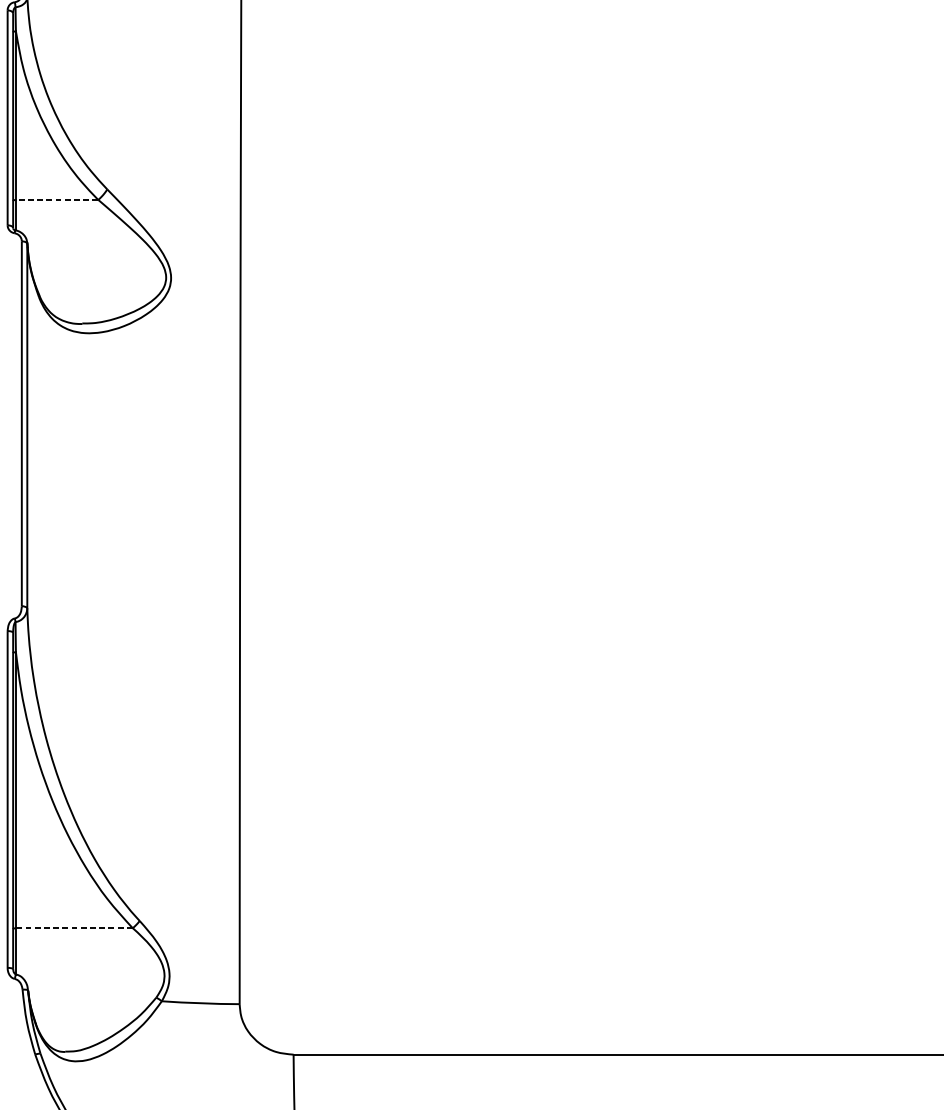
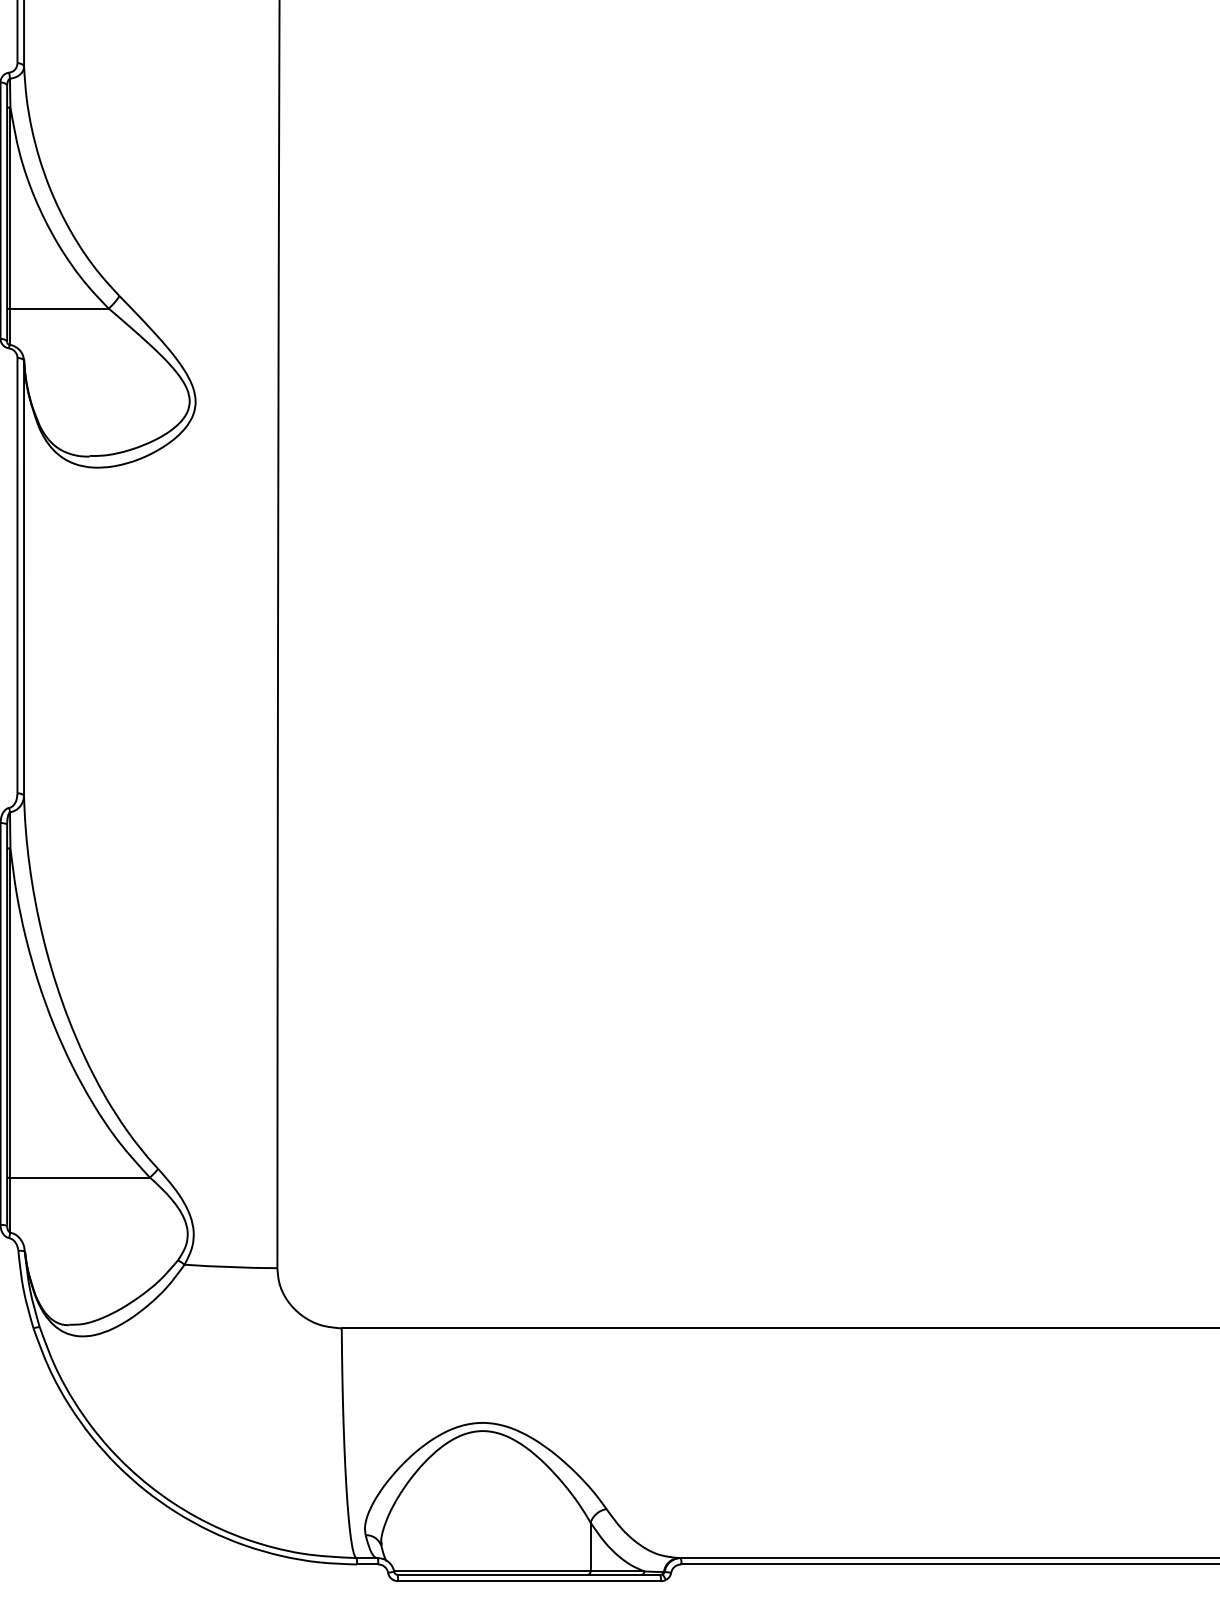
line: (57, 199) -> (59, 308), dashed -> solid
line: (74, 928) -> (80, 1177), dashed -> solid

